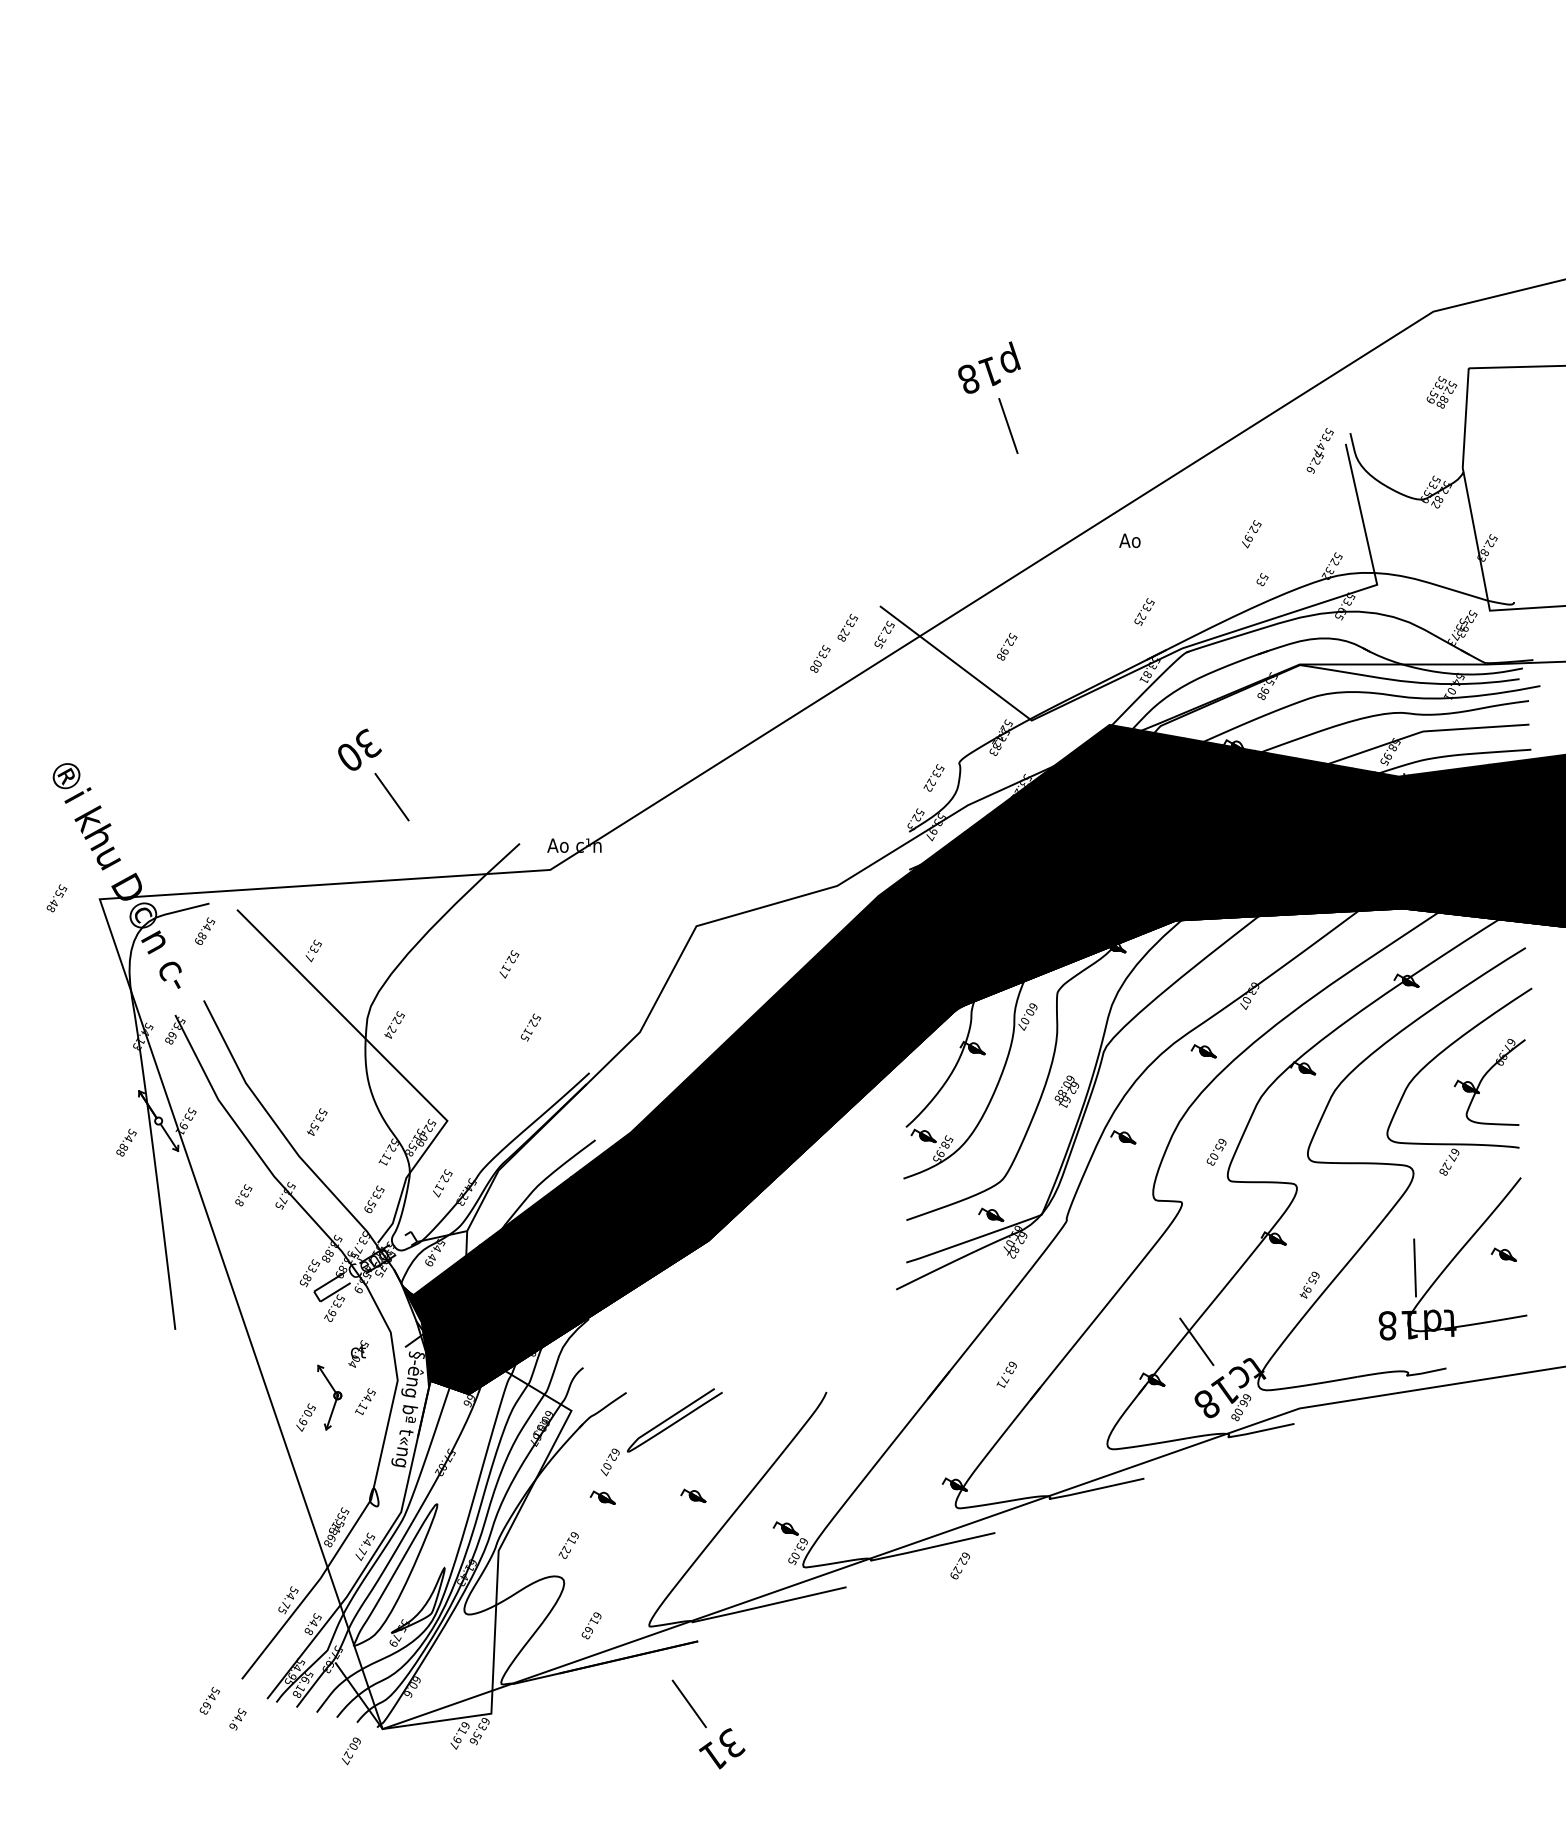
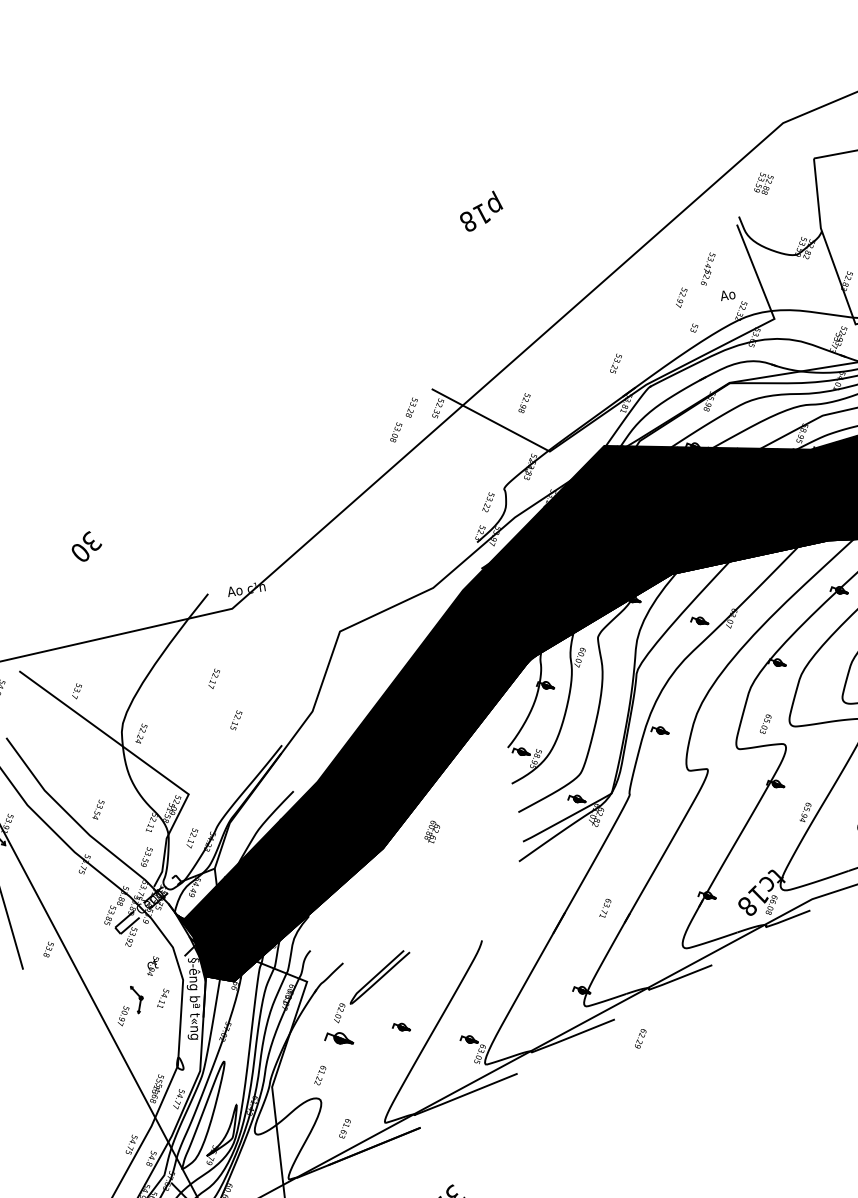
text: (1441, 392) -> (763, 183), moved
line: (1008, 426) -> (501, 250), removed
text: (1319, 450) -> (707, 268), moved
text: (1129, 540) -> (727, 294), moved
line: (391, 796) -> (113, 575), removed
part: (1203, 1051) -> (699, 621), moved
text: (1066, 1091) -> (431, 832), moved
text: (1216, 1151) -> (765, 723), moved
text: (243, 1195) -> (48, 949), moved
line: (1196, 1341) -> (733, 864), removed
part: (329, 1397) -> (137, 999), size x0.6
part: (602, 1497) -> (338, 1038), size x1.6
text: (959, 1565) -> (640, 1038), moved
line: (688, 1703) -> (420, 1171), removed

